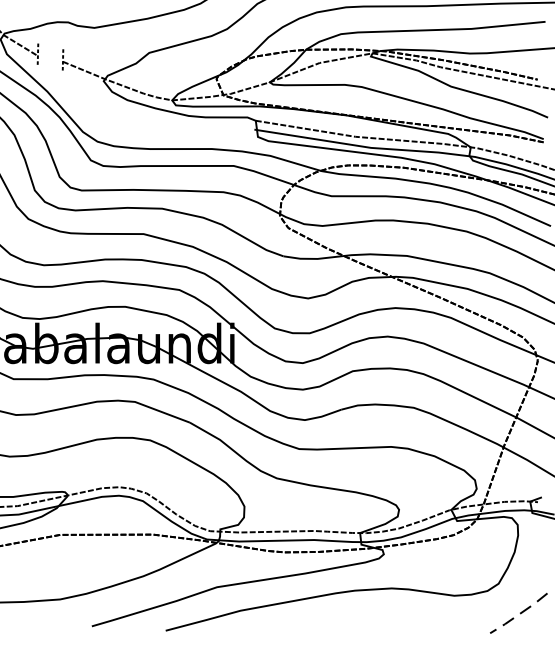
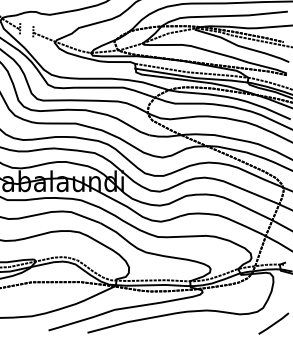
line: (518, 614) -> (273, 324), dashed -> solid

